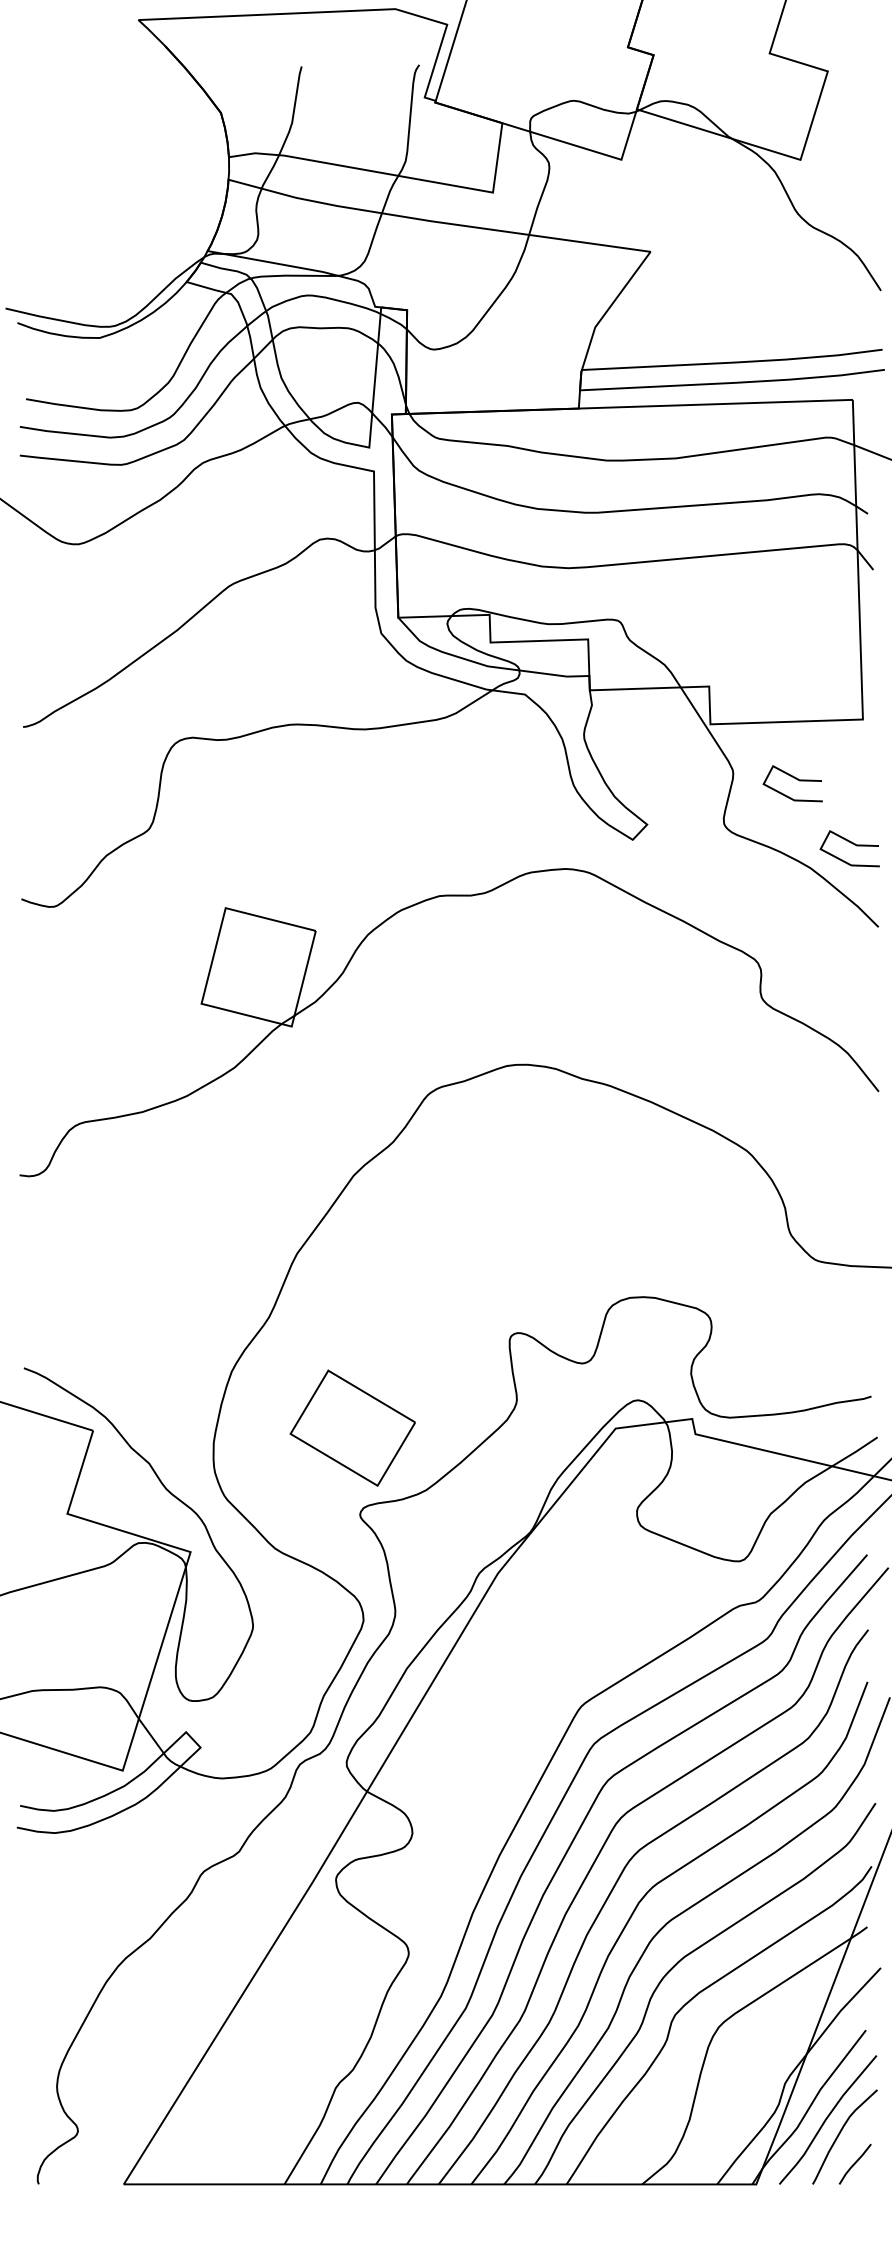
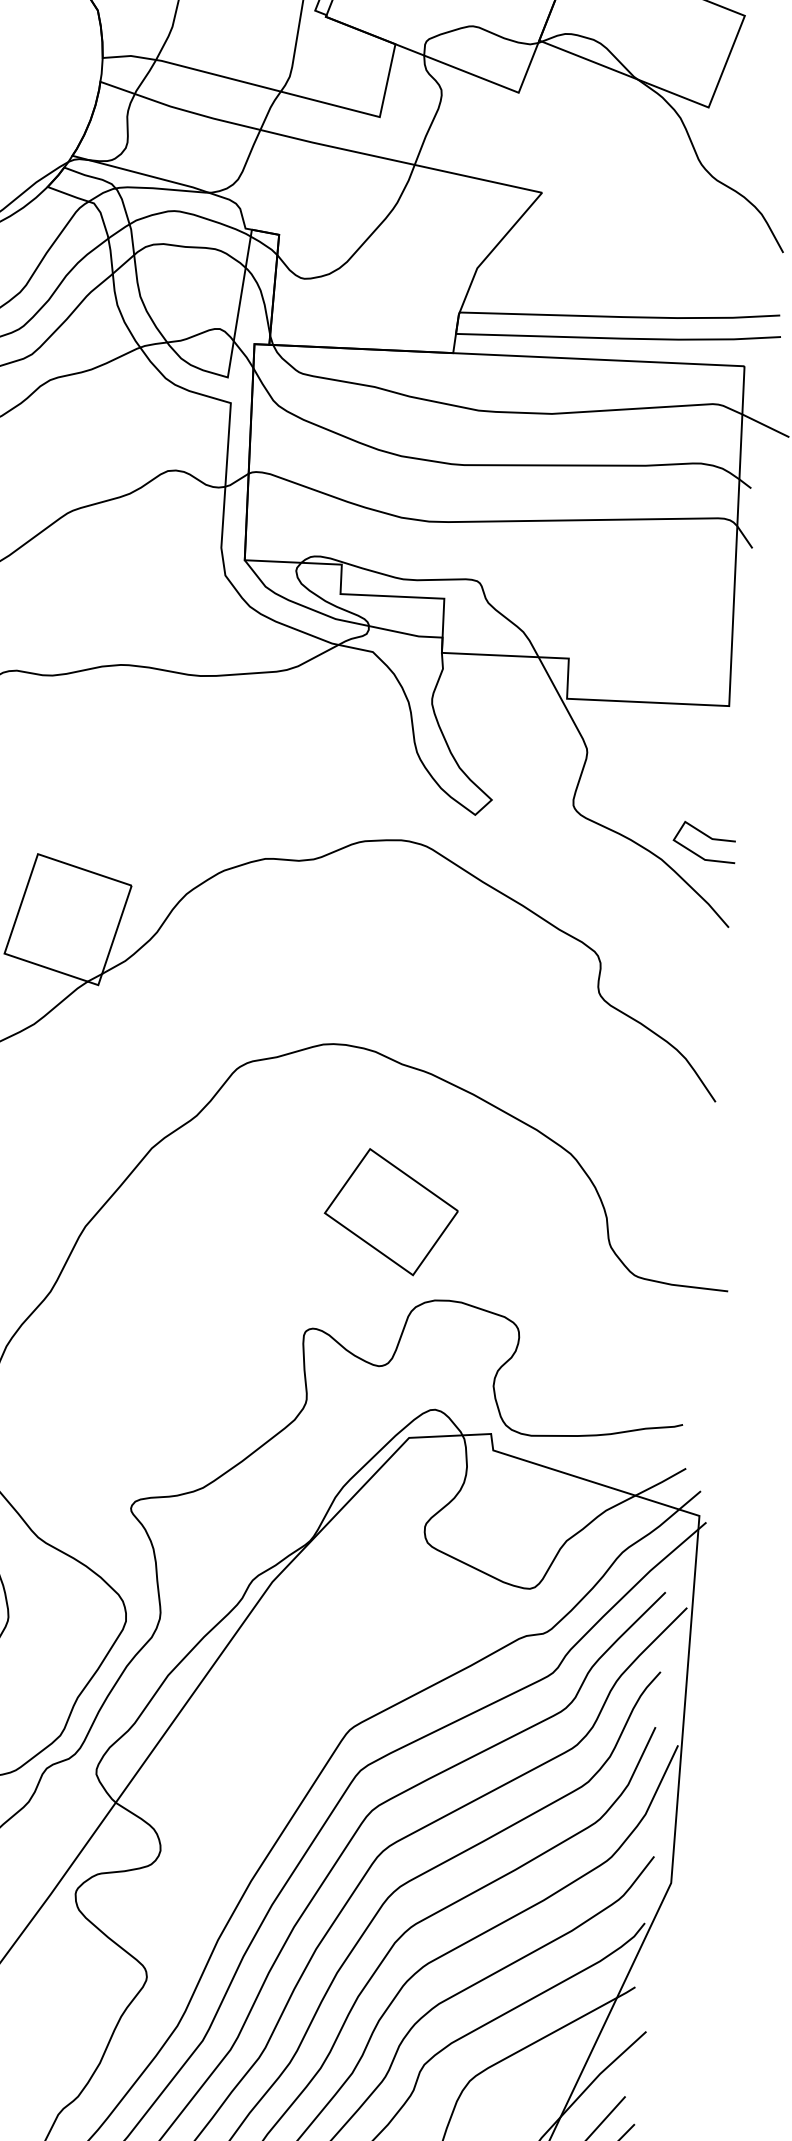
curve: (795, 779) -> (652, 764), removed
part: (352, 1427) -> (391, 1211), moved

